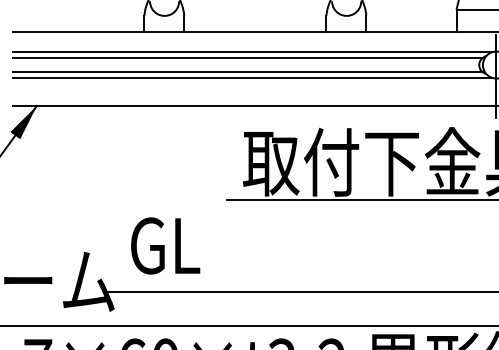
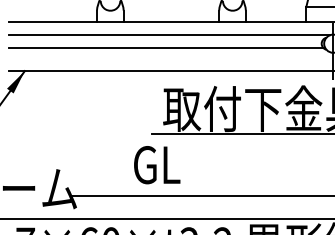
line: (246, 58) -> (165, 39), removed
line: (252, 78) -> (169, 52), removed
text: (166, 246) -> (157, 165), moved

